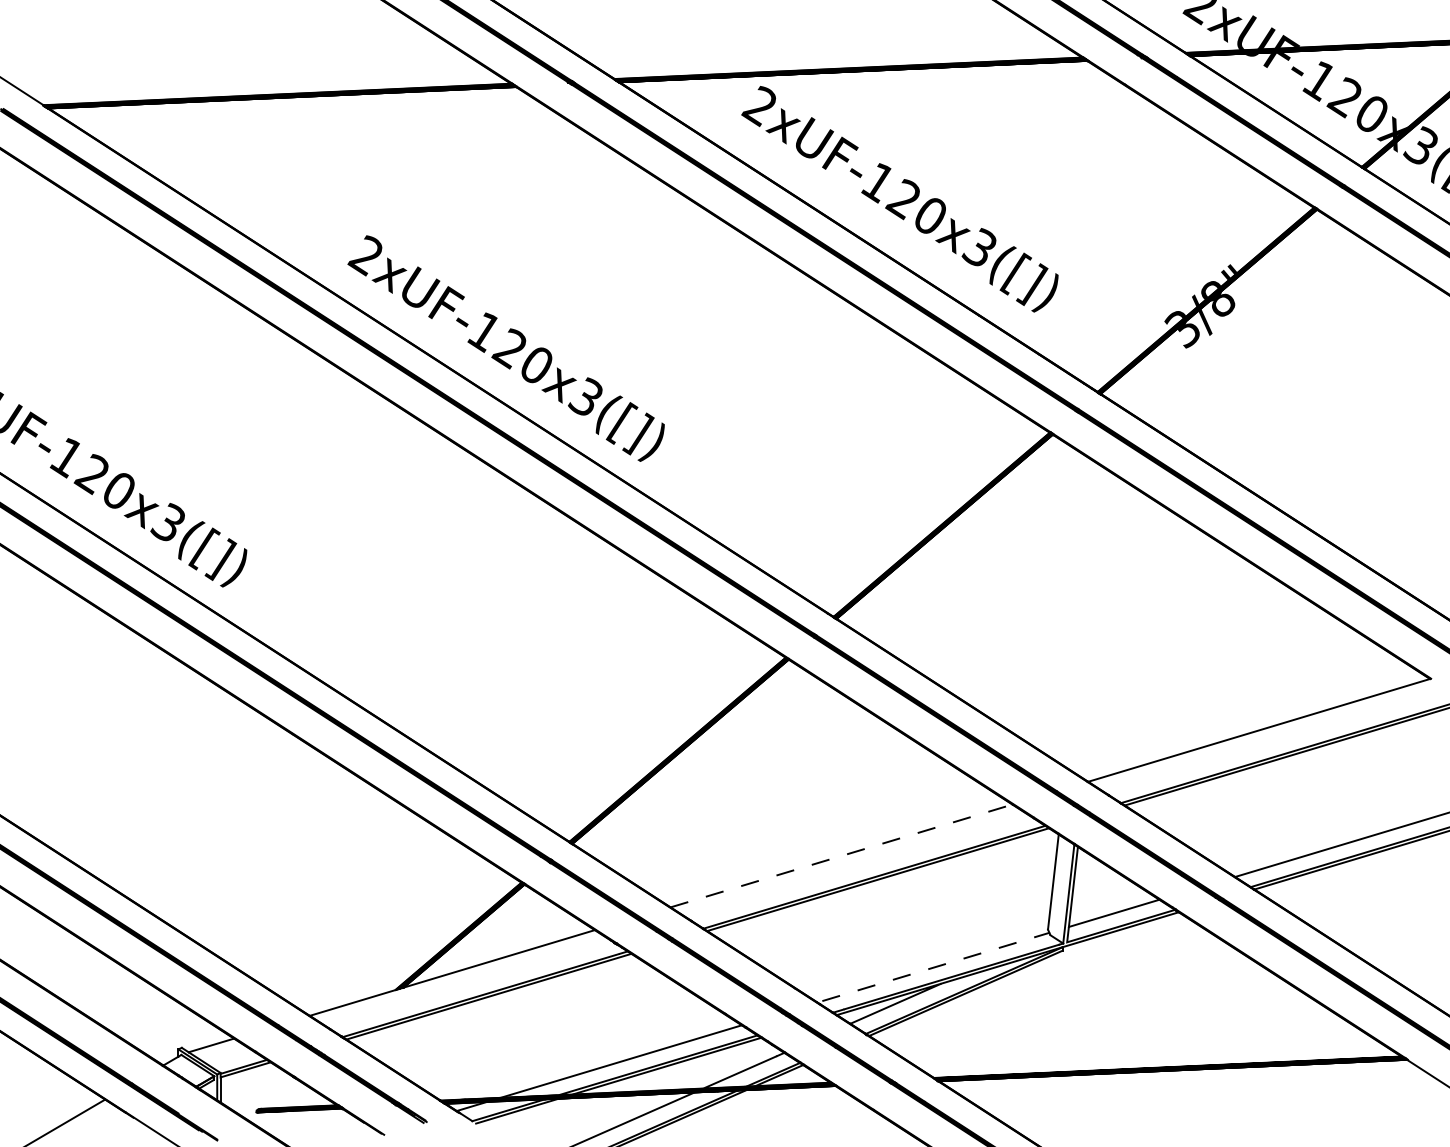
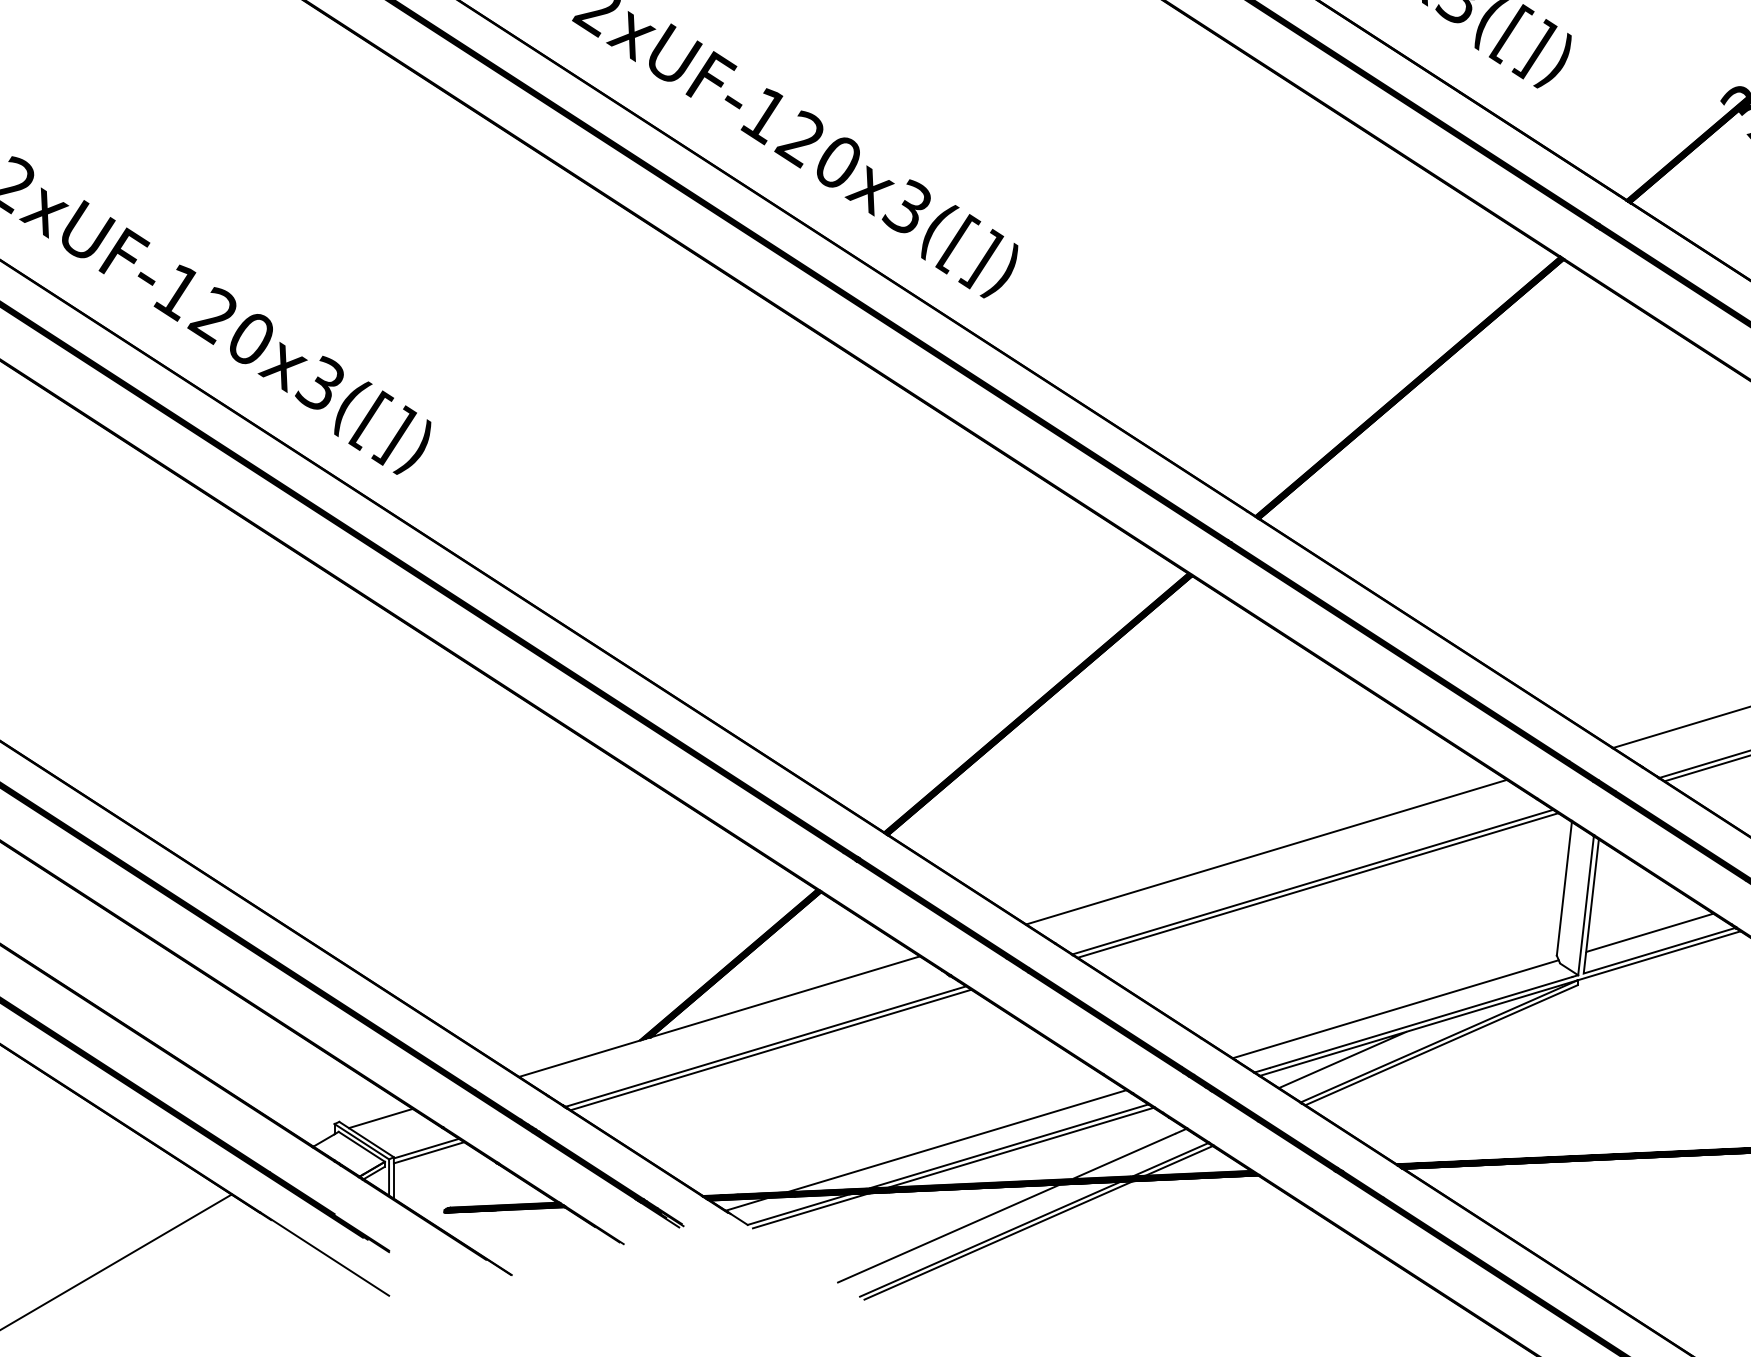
line: (841, 855) -> (1266, 851), dashed -> solid
line: (934, 967) -> (1397, 1008), dashed -> solid

